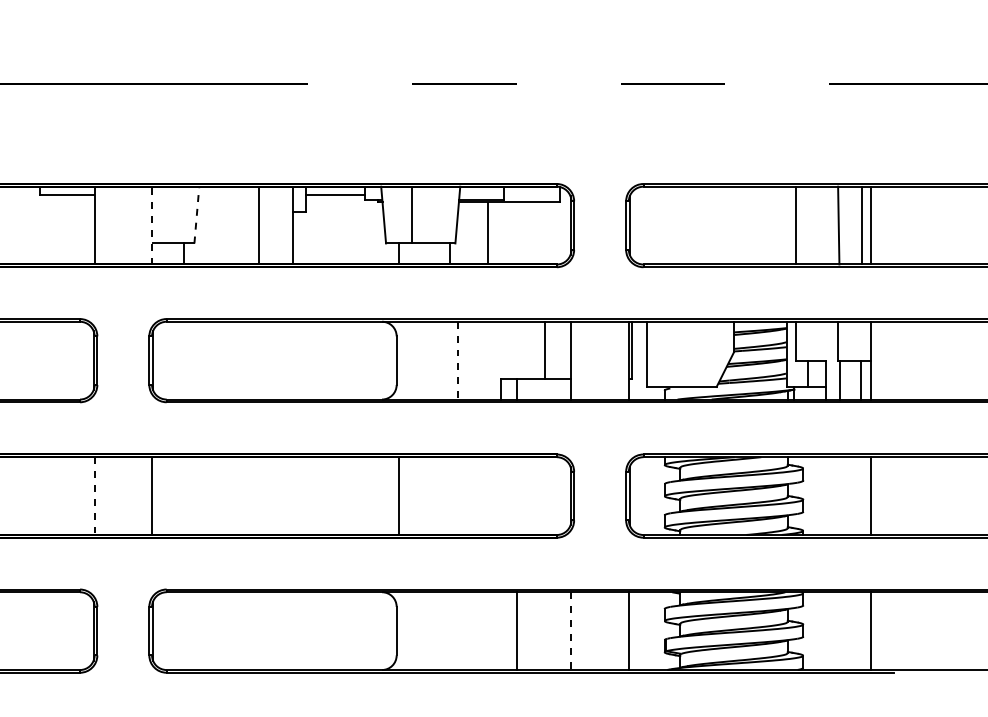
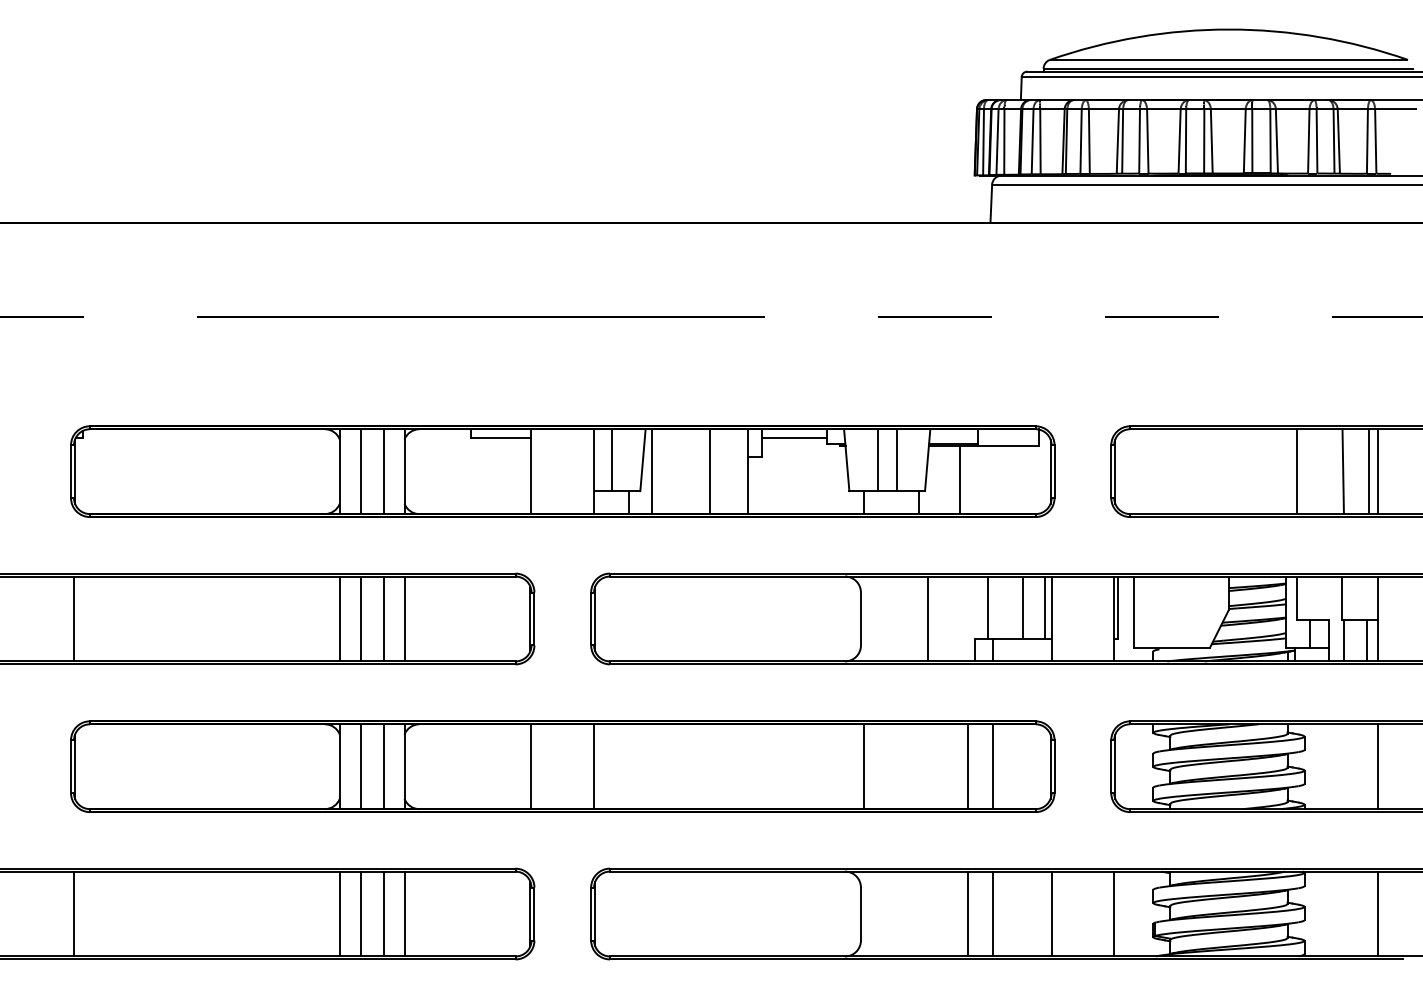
line: (197, 214) -> (643, 459), dashed -> solid
line: (167, 215) -> (611, 460), added
line: (429, 215) -> (896, 460), added
line: (152, 225) -> (594, 471), dashed -> solid
line: (204, 225) -> (651, 471), added
line: (513, 350) -> (988, 607), added
line: (565, 350) -> (1045, 607), added
line: (457, 361) -> (927, 619), dashed -> solid
line: (494, 495) -> (967, 766), added
line: (517, 495) -> (992, 766), added
line: (94, 496) -> (531, 767), dashed -> solid
line: (494, 630) -> (967, 913), added
line: (571, 631) -> (1051, 914), dashed -> solid

